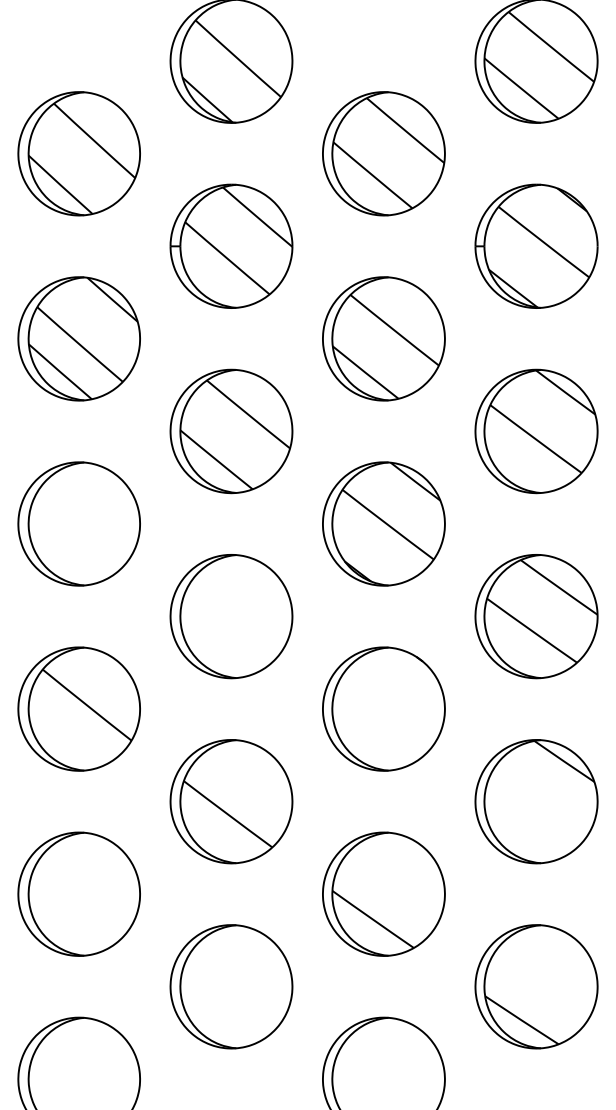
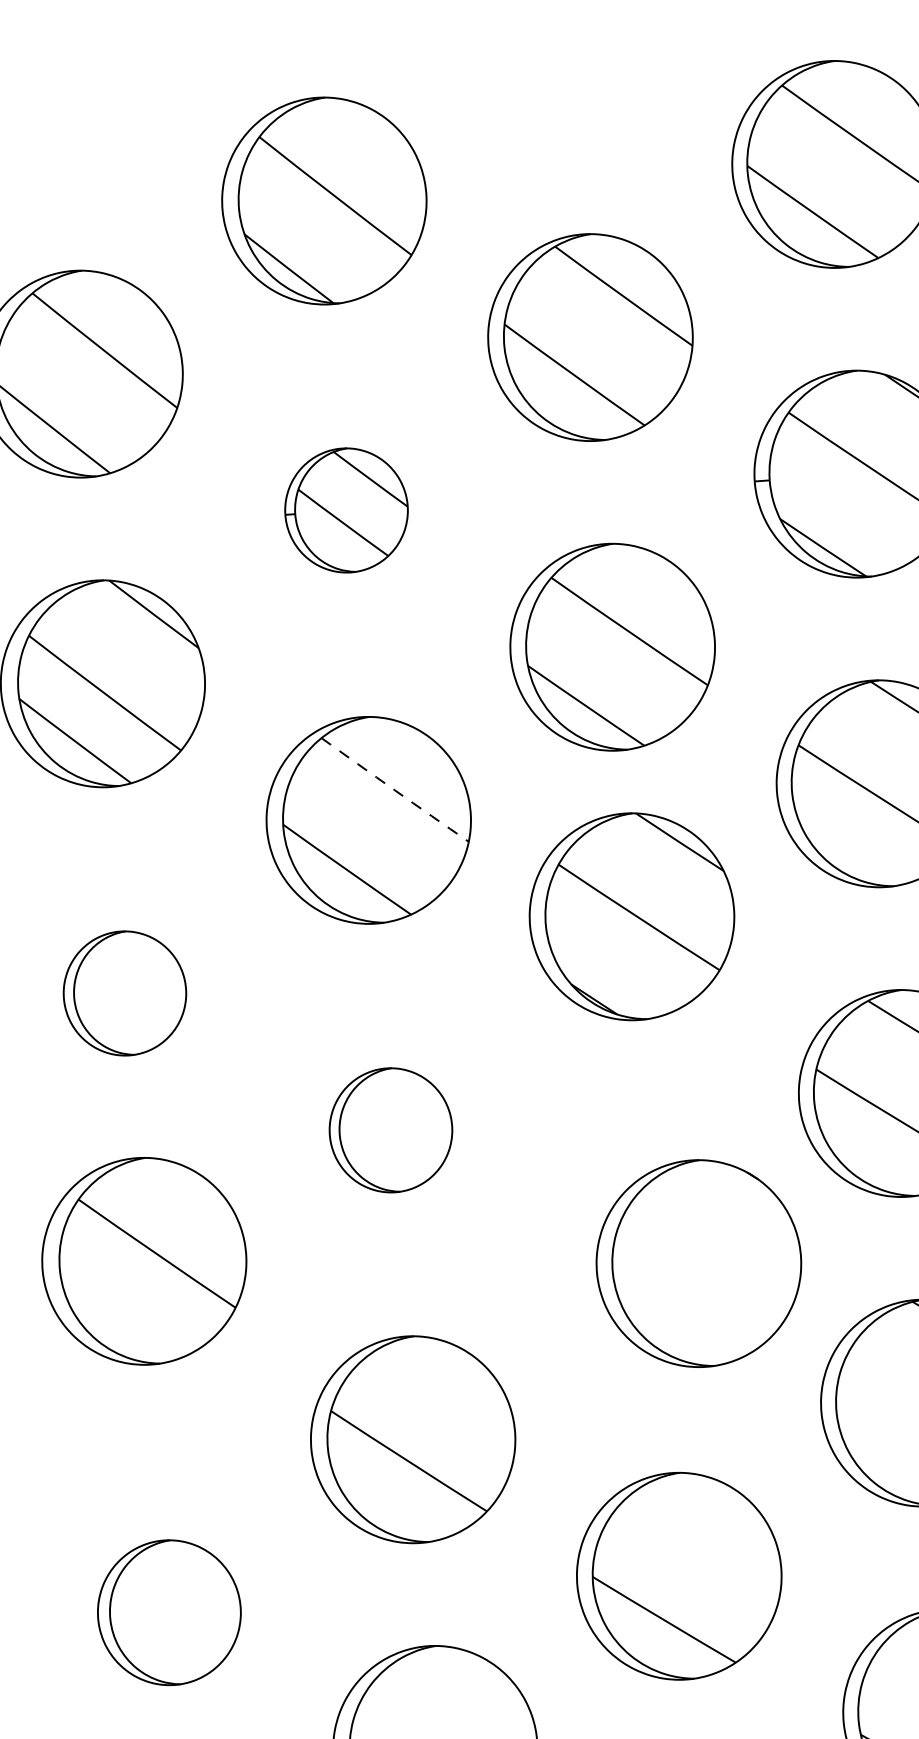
part: (231, 245) -> (346, 509), size x0.6
arc: (248, 414) -> (395, 789), solid -> dashed
part: (78, 523) -> (123, 992), size x0.6
part: (383, 523) -> (631, 915), moved
part: (231, 616) -> (390, 1129), size x0.6
part: (78, 708) -> (143, 1260), moved
part: (383, 708) -> (698, 1262), moved
part: (78, 893) -> (168, 1611), size x0.7

